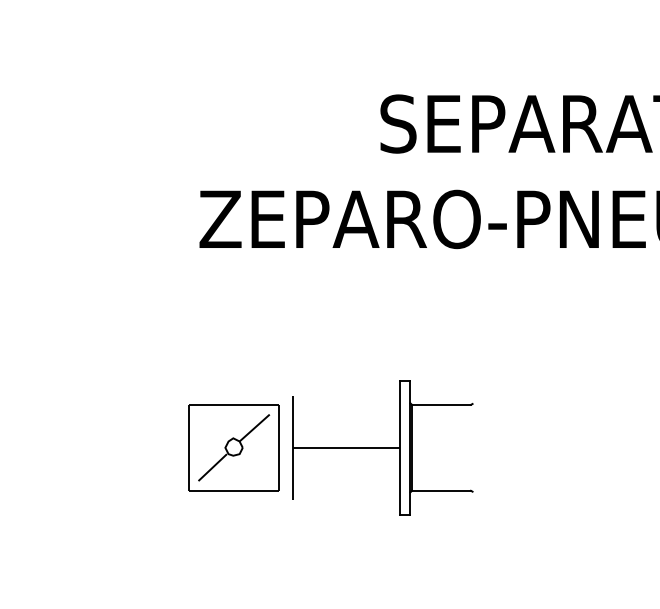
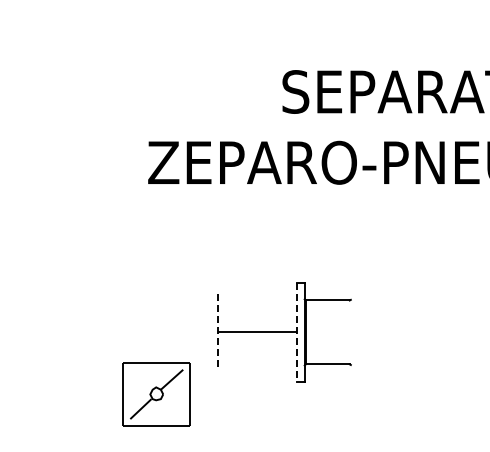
part: (233, 447) -> (156, 394), moved
line: (292, 447) -> (217, 332), solid -> dashed
line: (400, 447) -> (297, 332), solid -> dashed

